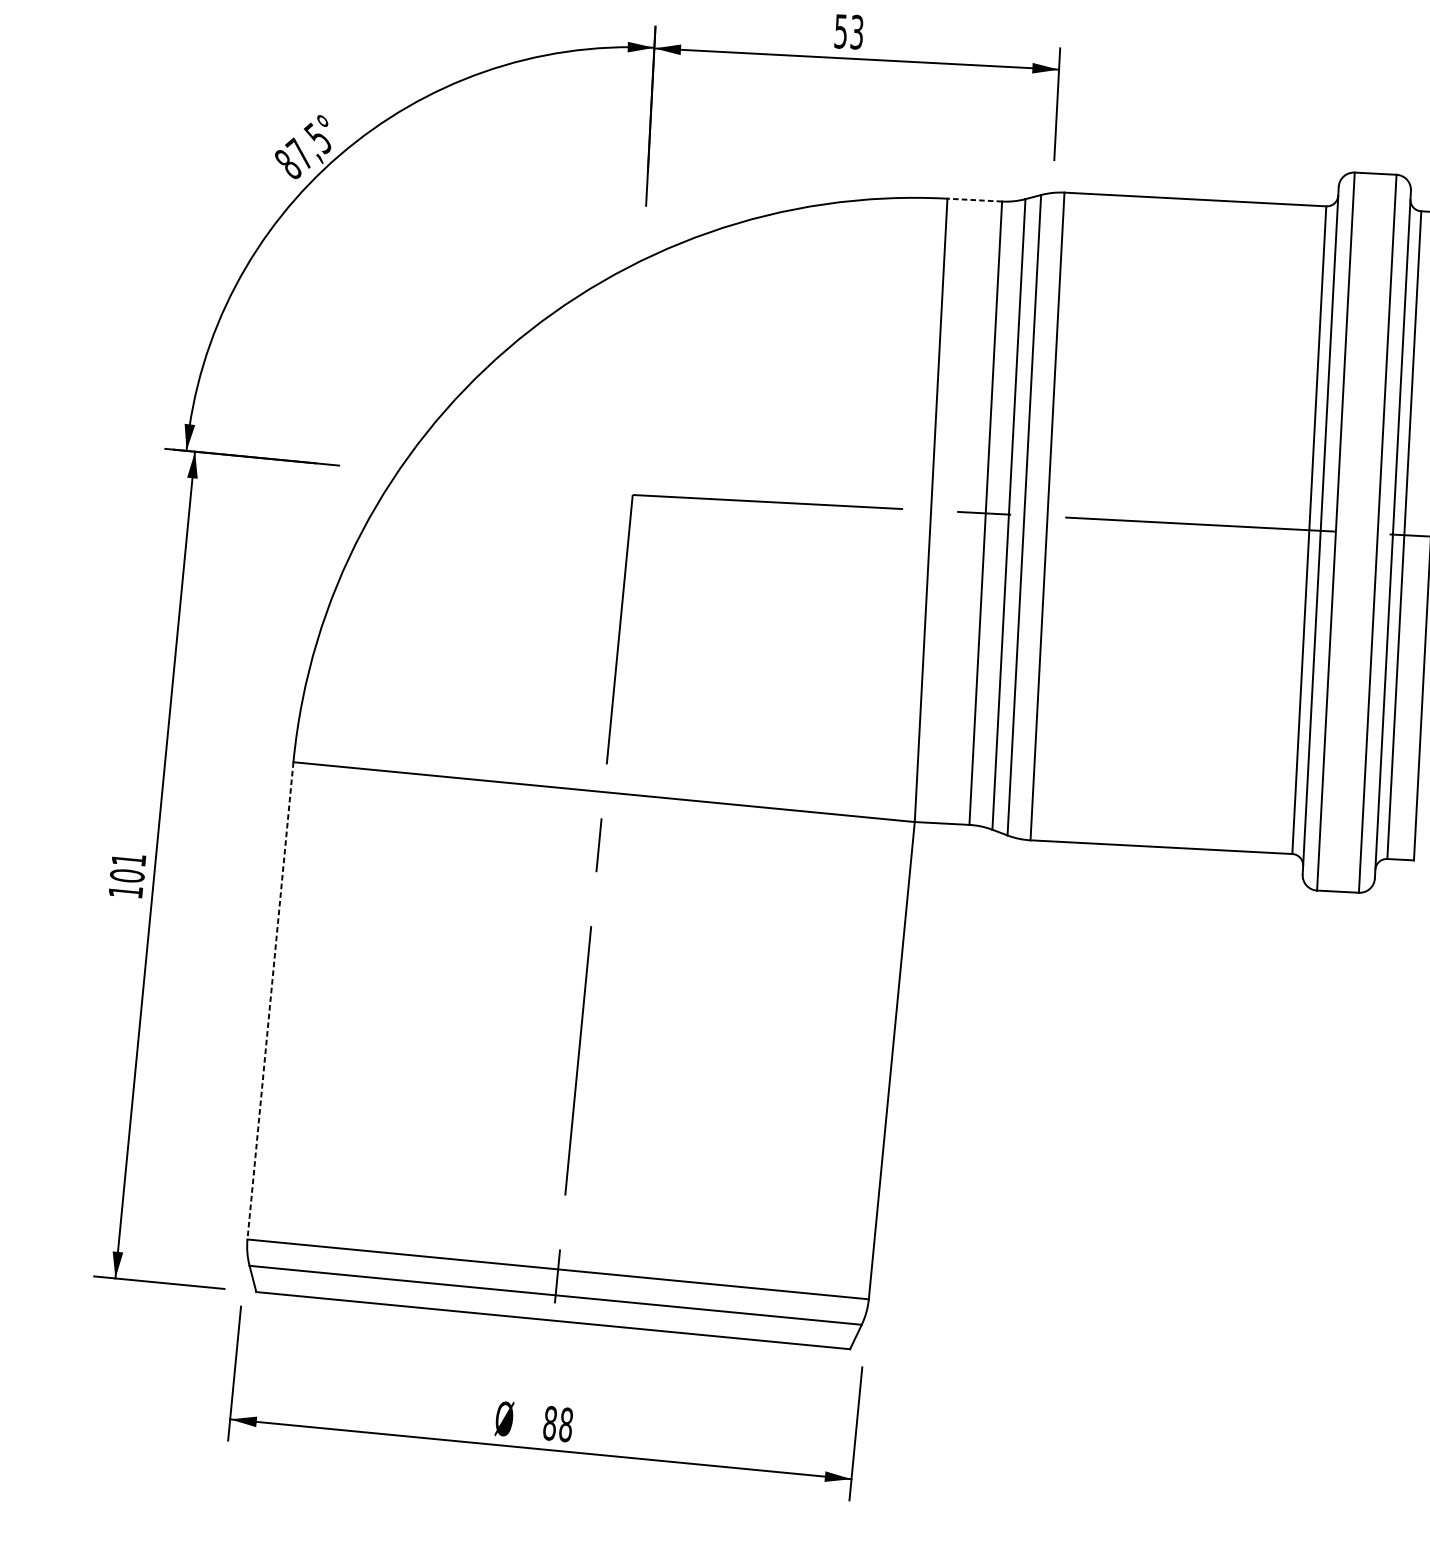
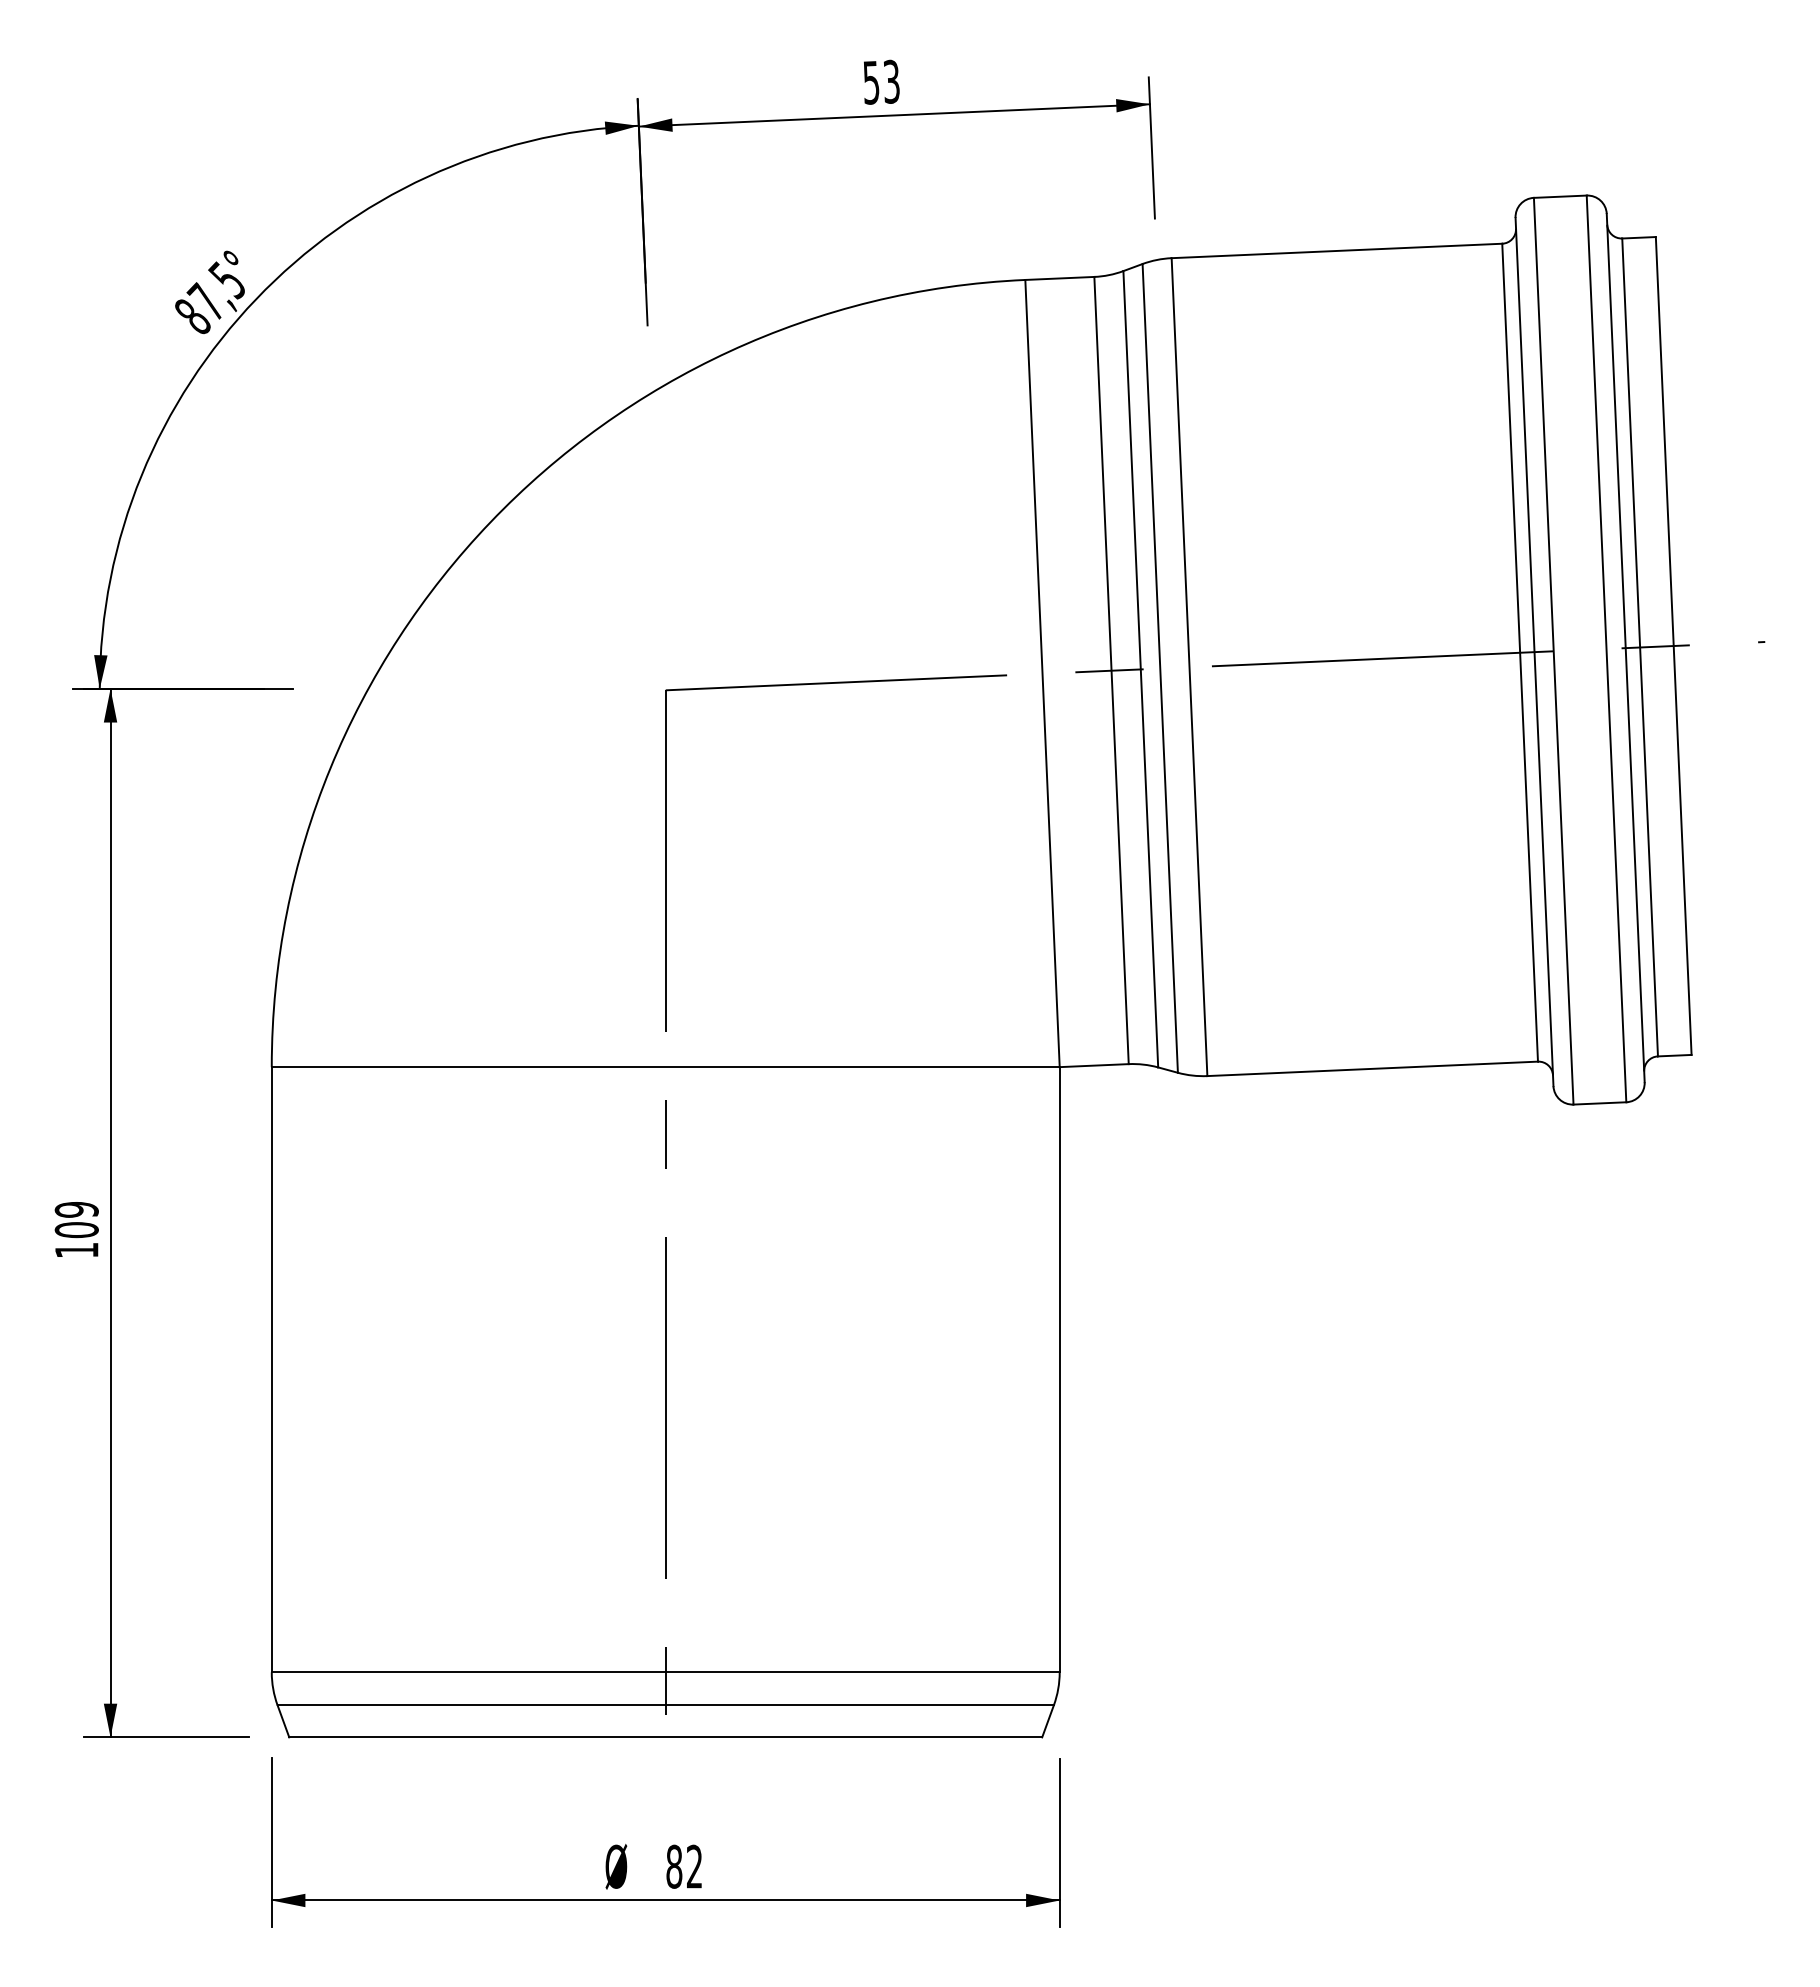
line: (974, 200) -> (1059, 278), dashed -> solid
text: (128, 859) -> (76, 1209), 101 -> 109
line: (270, 1000) -> (271, 1369), dashed -> solid
text: (566, 1424) -> (694, 1866), 88 -> 82

